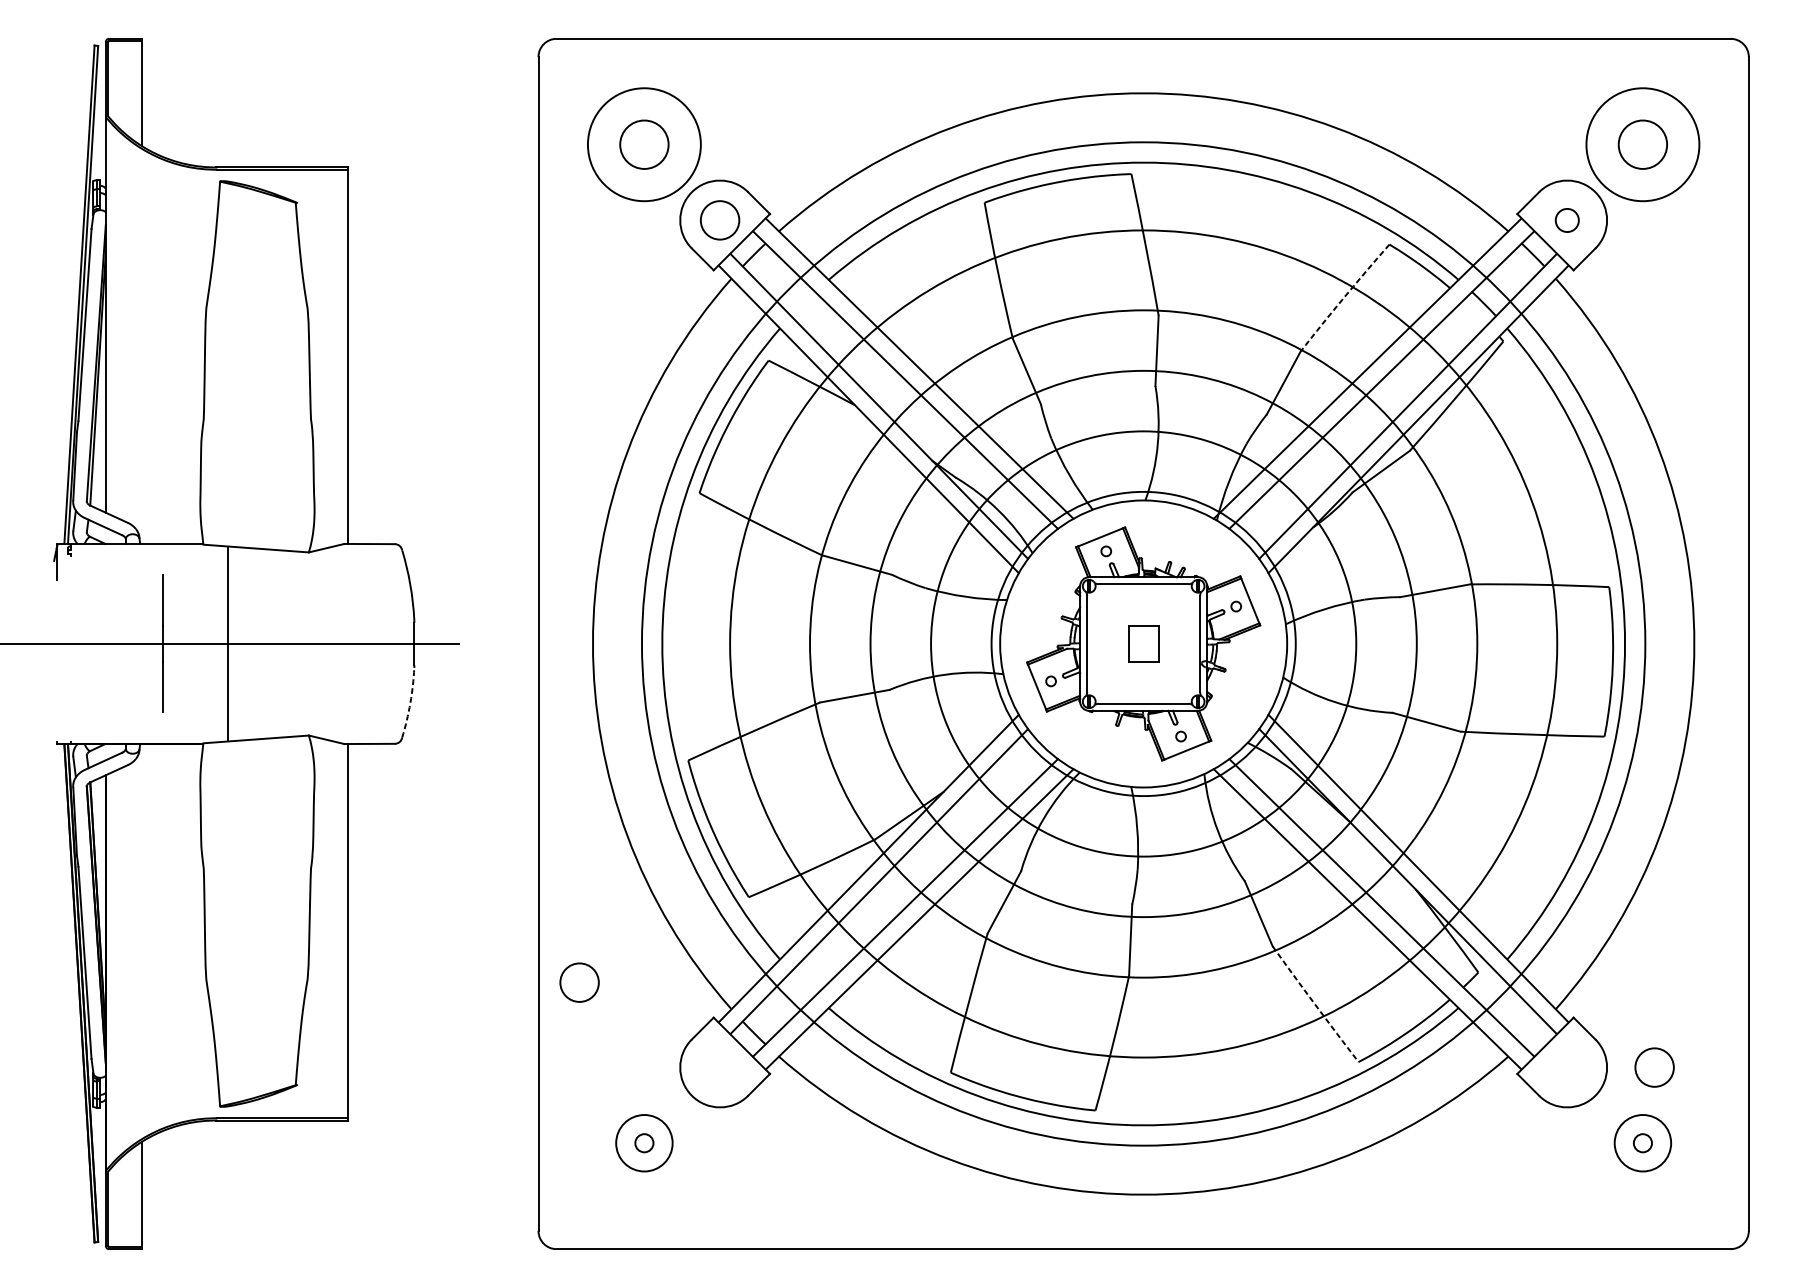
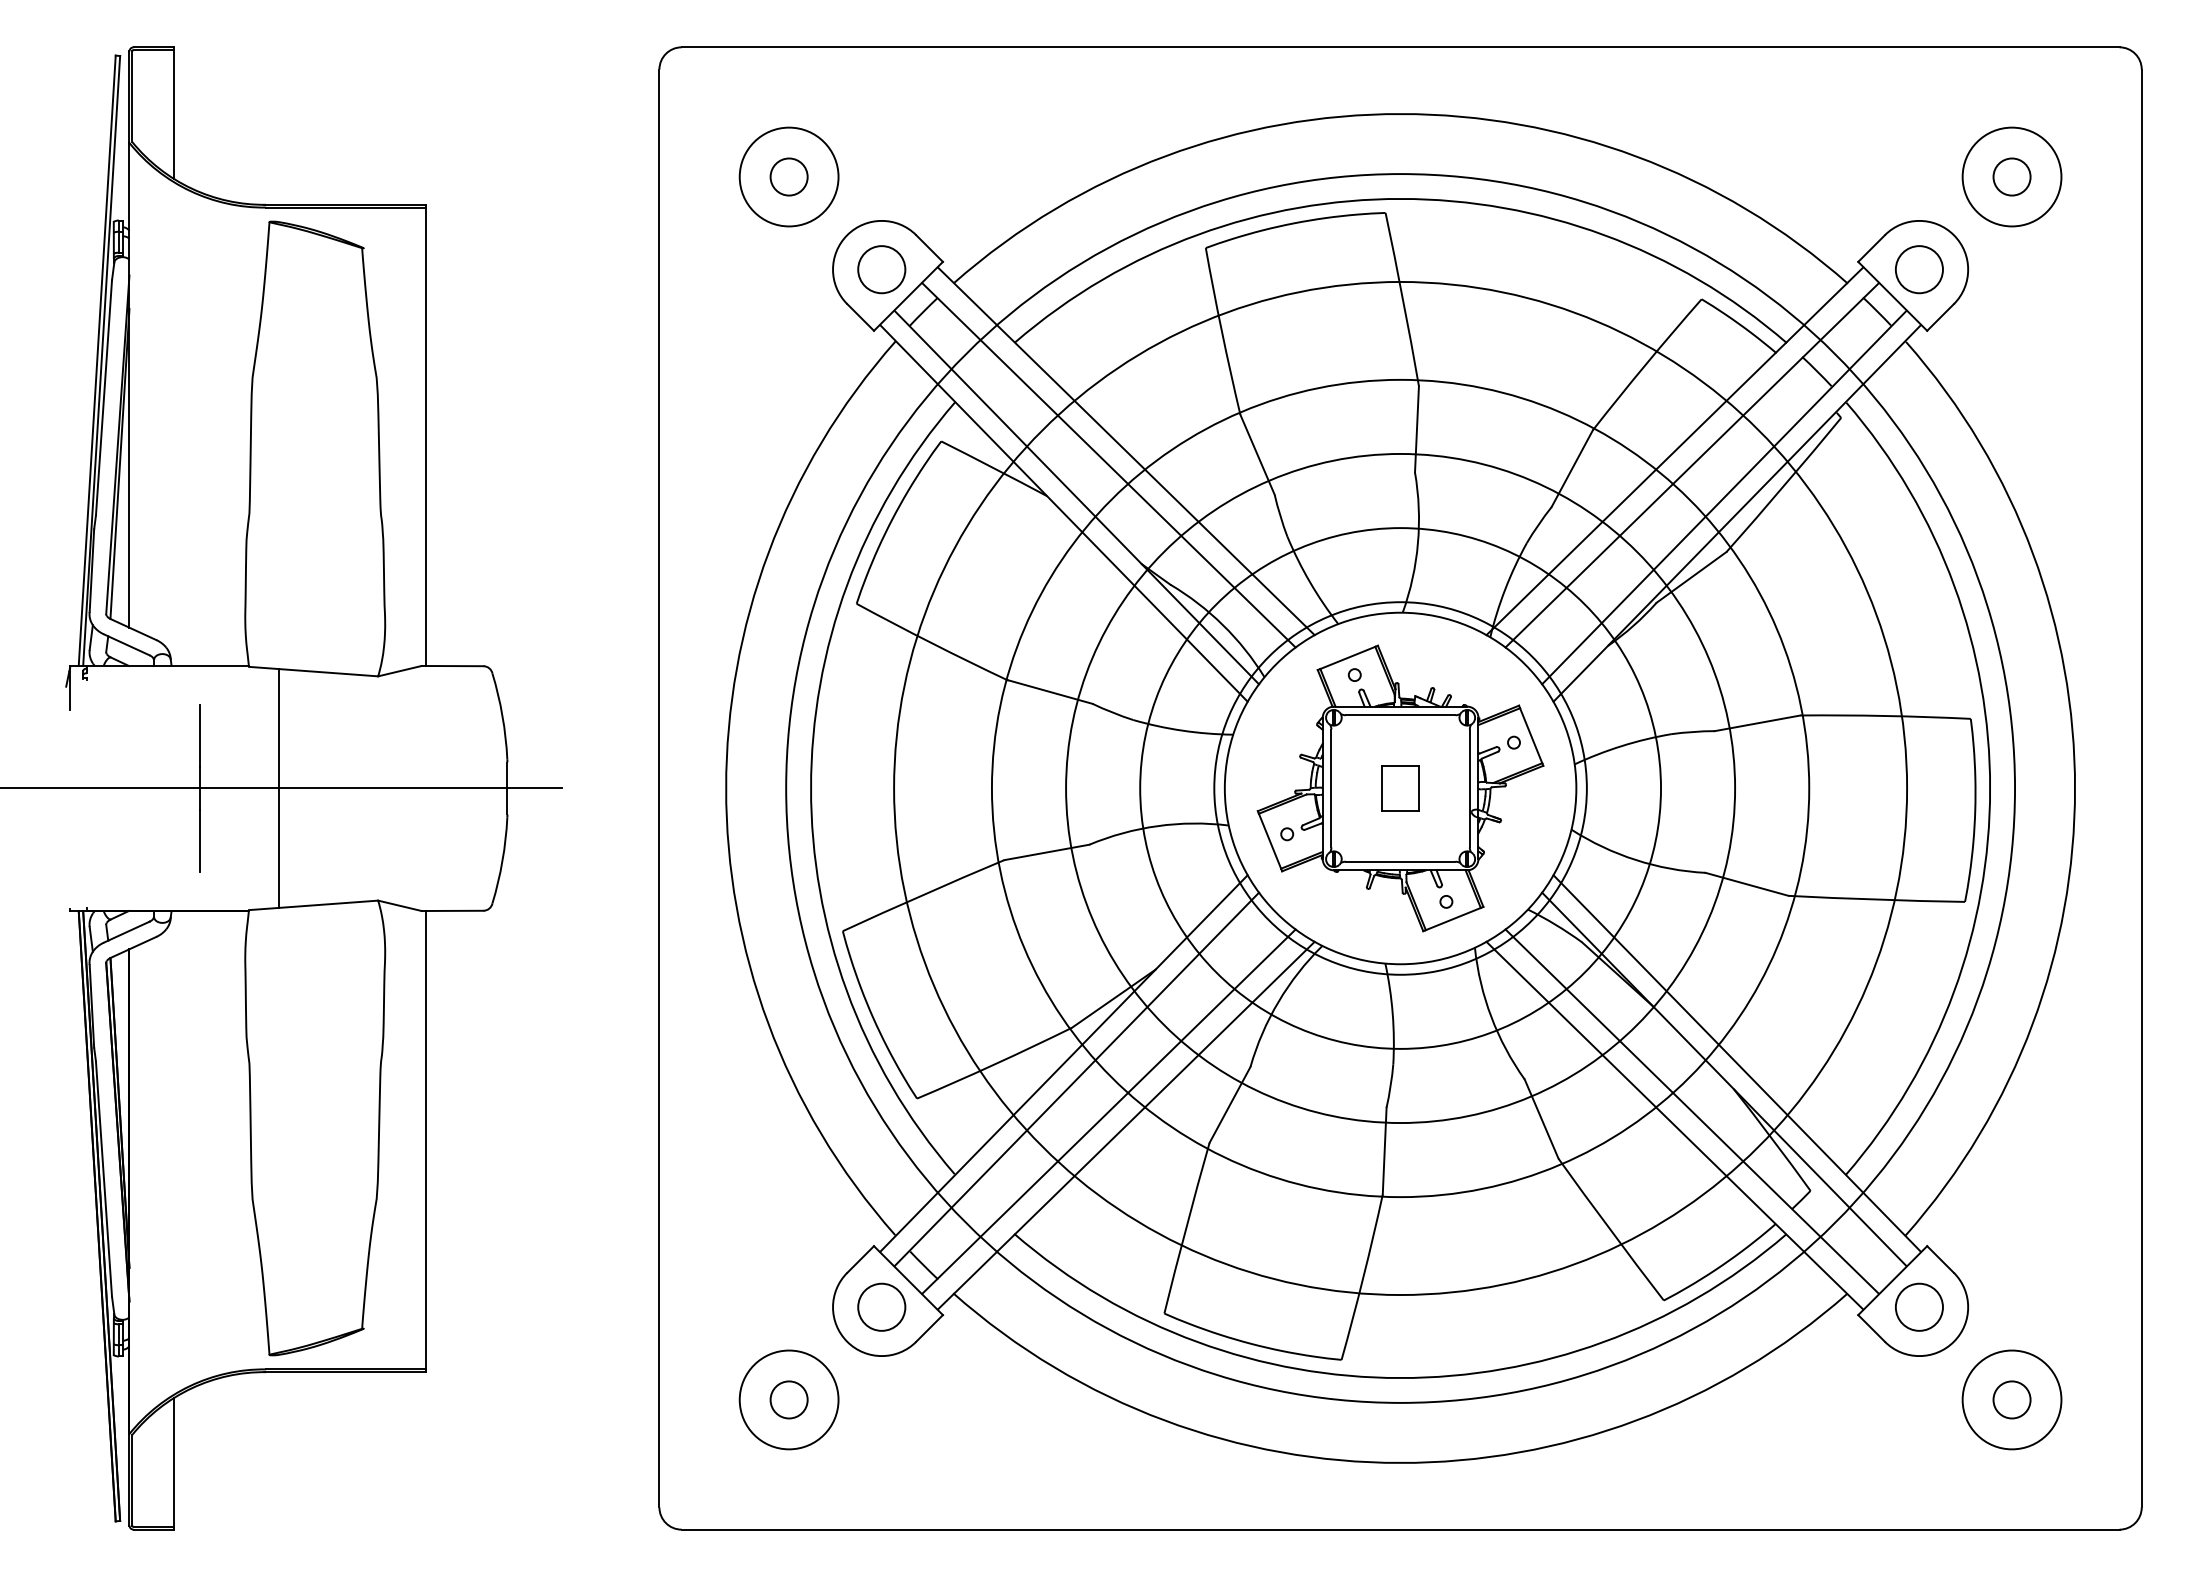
circle: (643, 144) -> (788, 176), size x0.62
circle: (643, 144) -> (788, 176), size x0.71
circle: (1642, 144) -> (2011, 176), size x0.62
circle: (1642, 144) -> (2011, 176), size x0.71
circle: (1567, 220) -> (1919, 269), size x1.67
arc: (1344, 297) -> (1646, 364), dashed -> solid
arc: (410, 702) -> (502, 860), dashed -> solid
circle: (579, 982) -> (881, 1306), moved
arc: (1315, 1004) -> (1610, 1230), dashed -> solid
circle: (1654, 1066) -> (1919, 1306), moved
circle: (643, 1142) -> (788, 1399), size x1.43
circle: (643, 1142) -> (788, 1399), size x1.67
circle: (1642, 1142) -> (2011, 1399), size x1.43
circle: (1642, 1142) -> (2011, 1399), size x1.67

